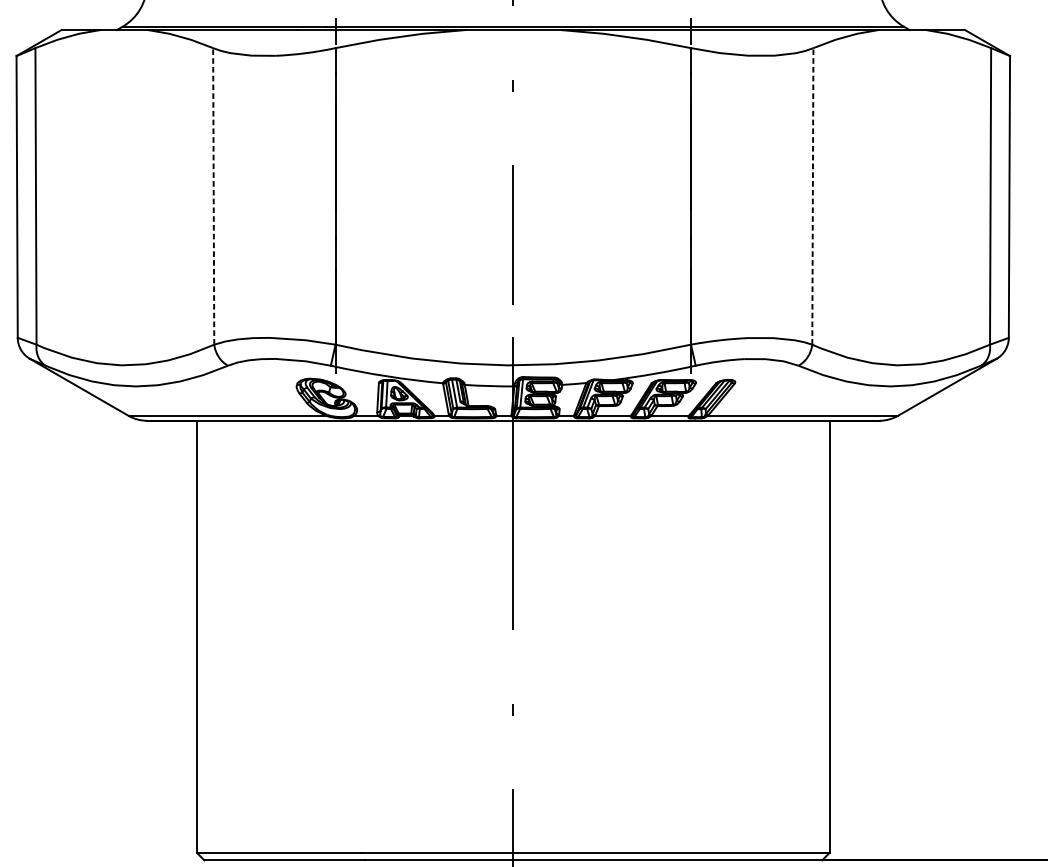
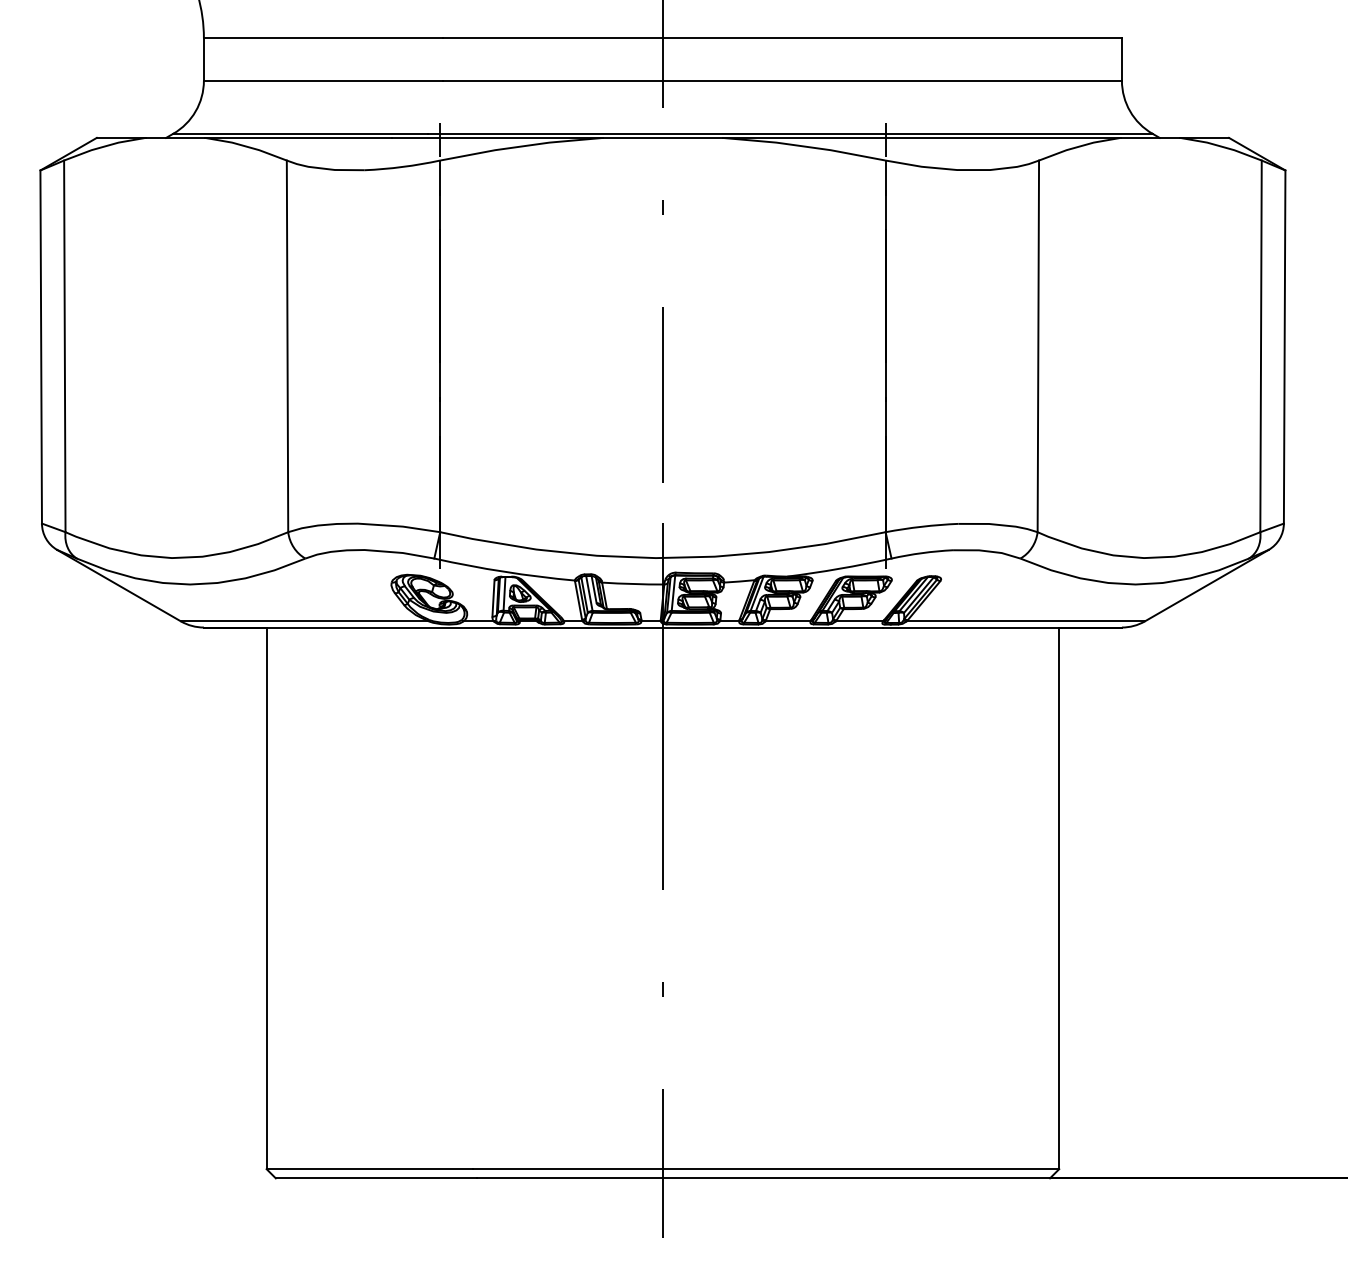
line: (213, 196) -> (287, 346), dashed -> solid
line: (812, 196) -> (1038, 346), dashed -> solid

